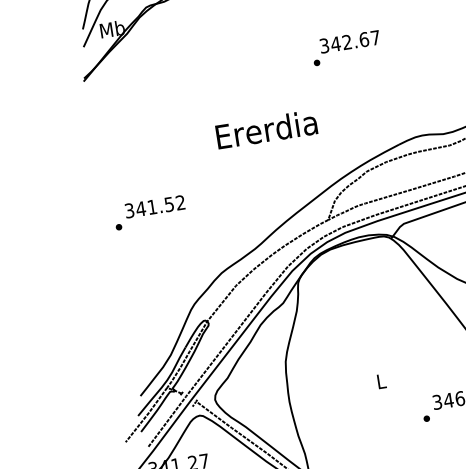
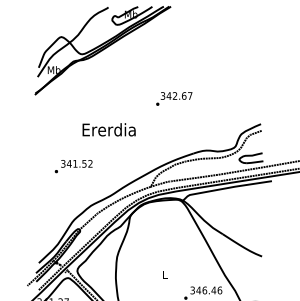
text: (265, 129) -> (108, 129), moved
text: (149, 212) -> (73, 166), moved

